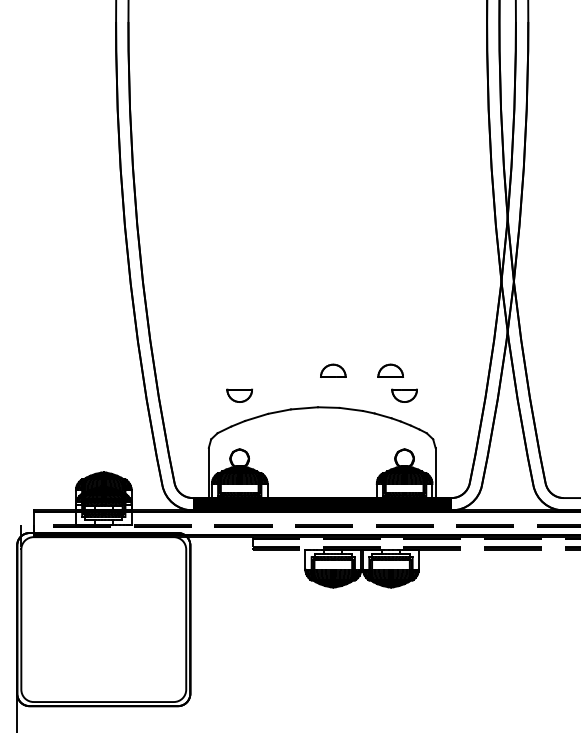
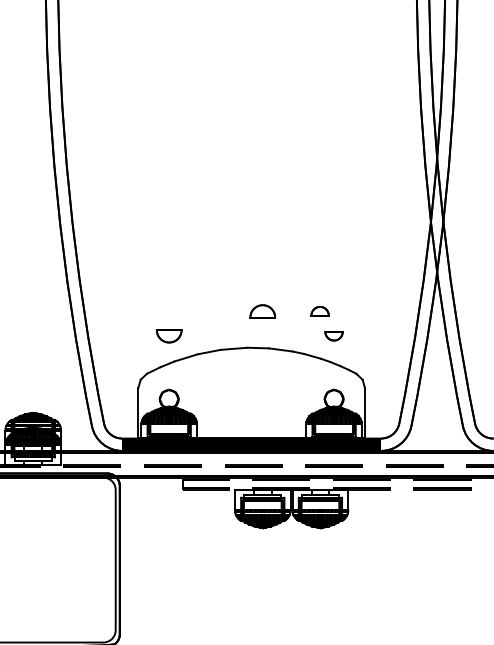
part: (390, 370) -> (319, 310), size x0.7
part: (404, 395) -> (333, 335), size x0.7

